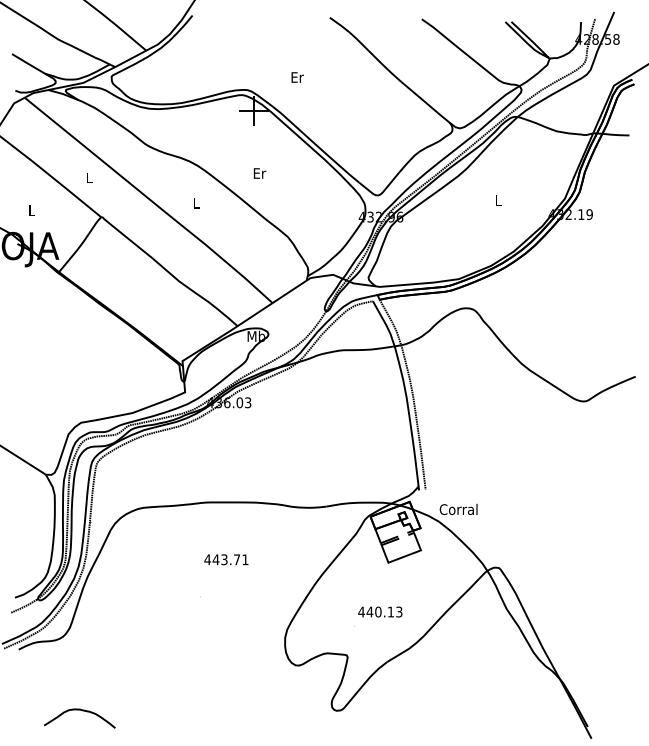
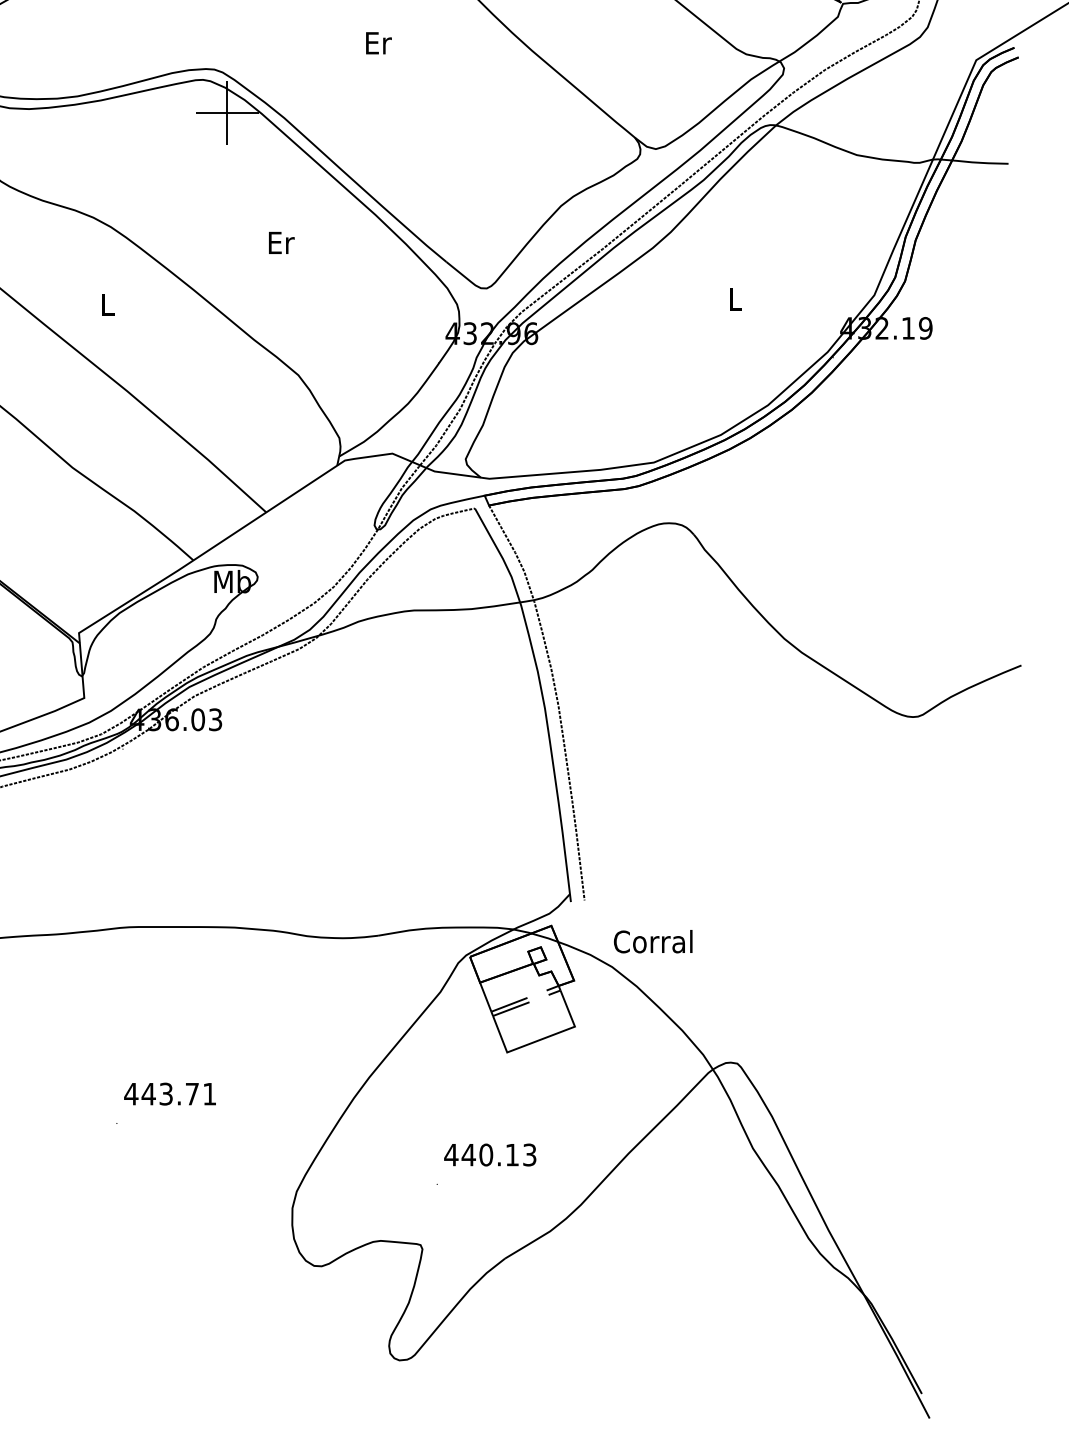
text: (297, 77) -> (378, 43), moved
text: (259, 173) -> (280, 242), moved
text: (226, 559) -> (170, 1093), moved

